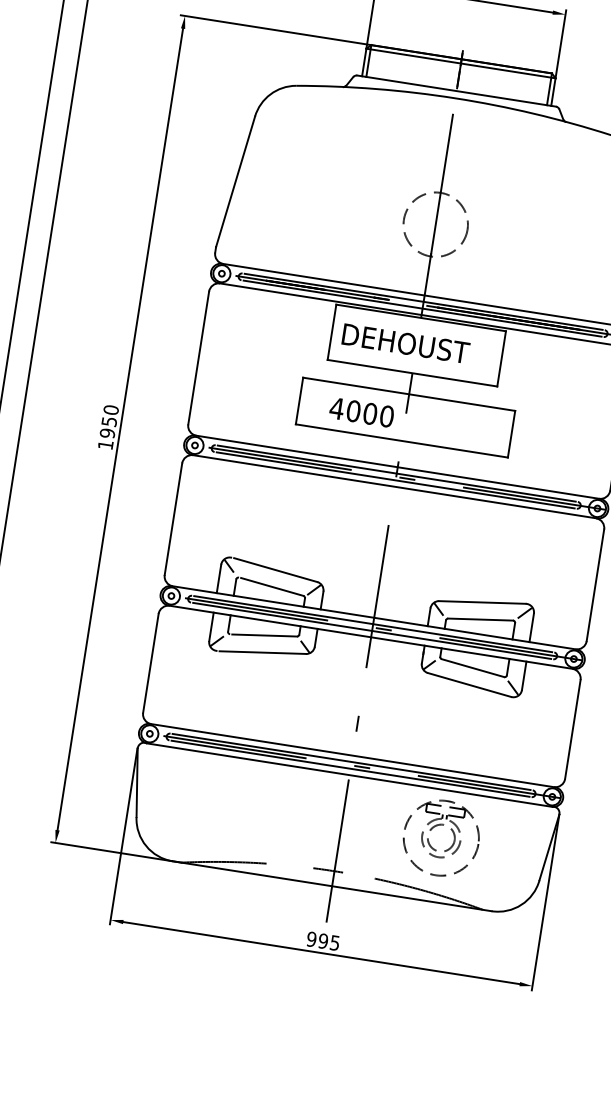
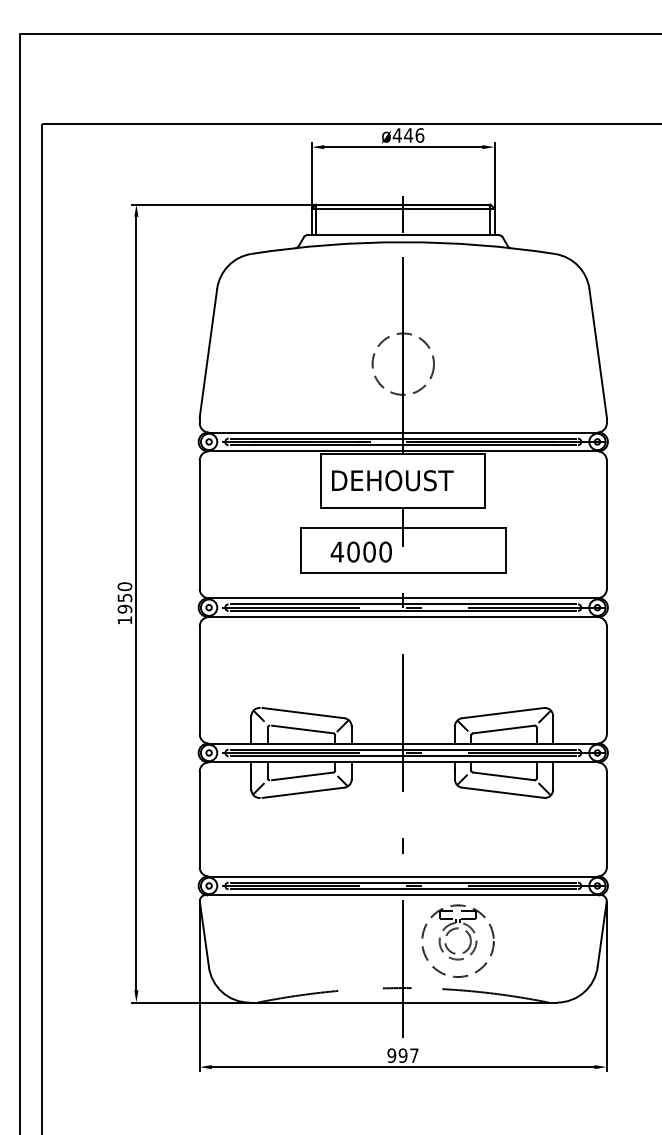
part: (438, 826) -> (453, 930), moved
text: (335, 942) -> (414, 1055), 995 -> 997

